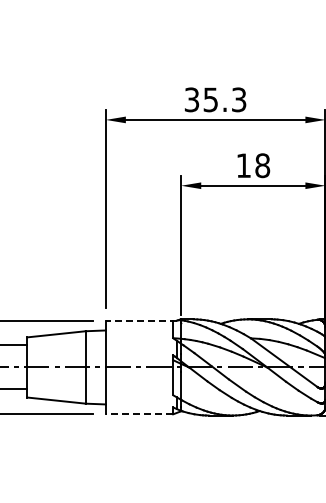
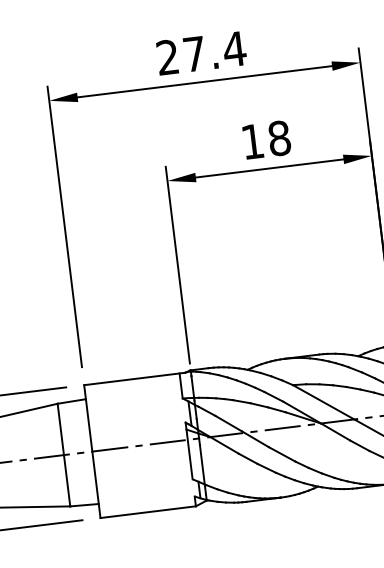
text: (215, 99) -> (201, 52), 35.3 -> 27.4
line: (141, 320) -> (134, 378), dashed -> solid
line: (139, 414) -> (148, 512), dashed -> solid

